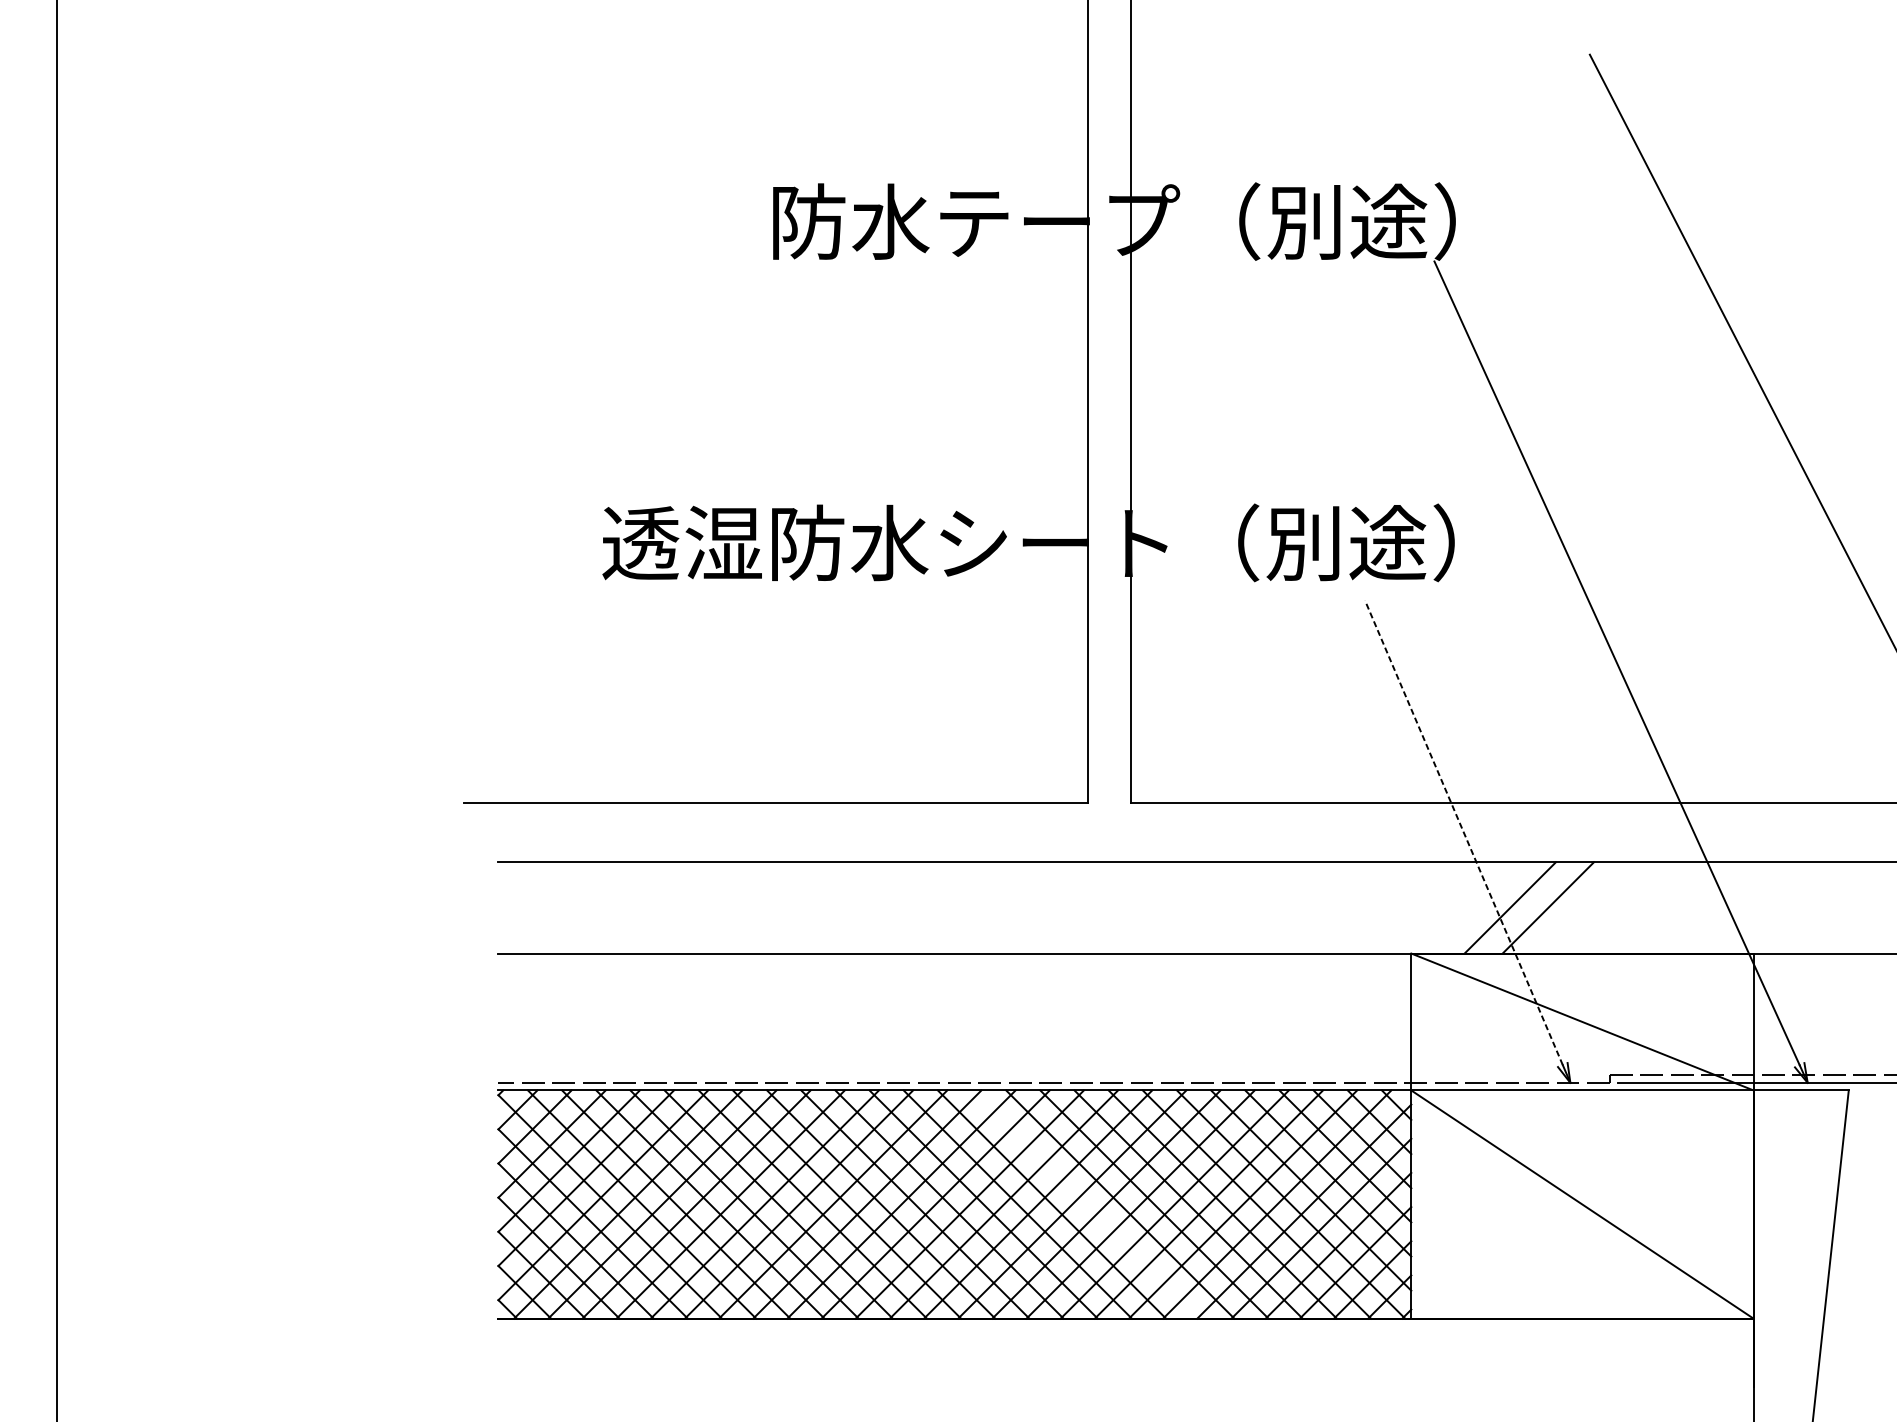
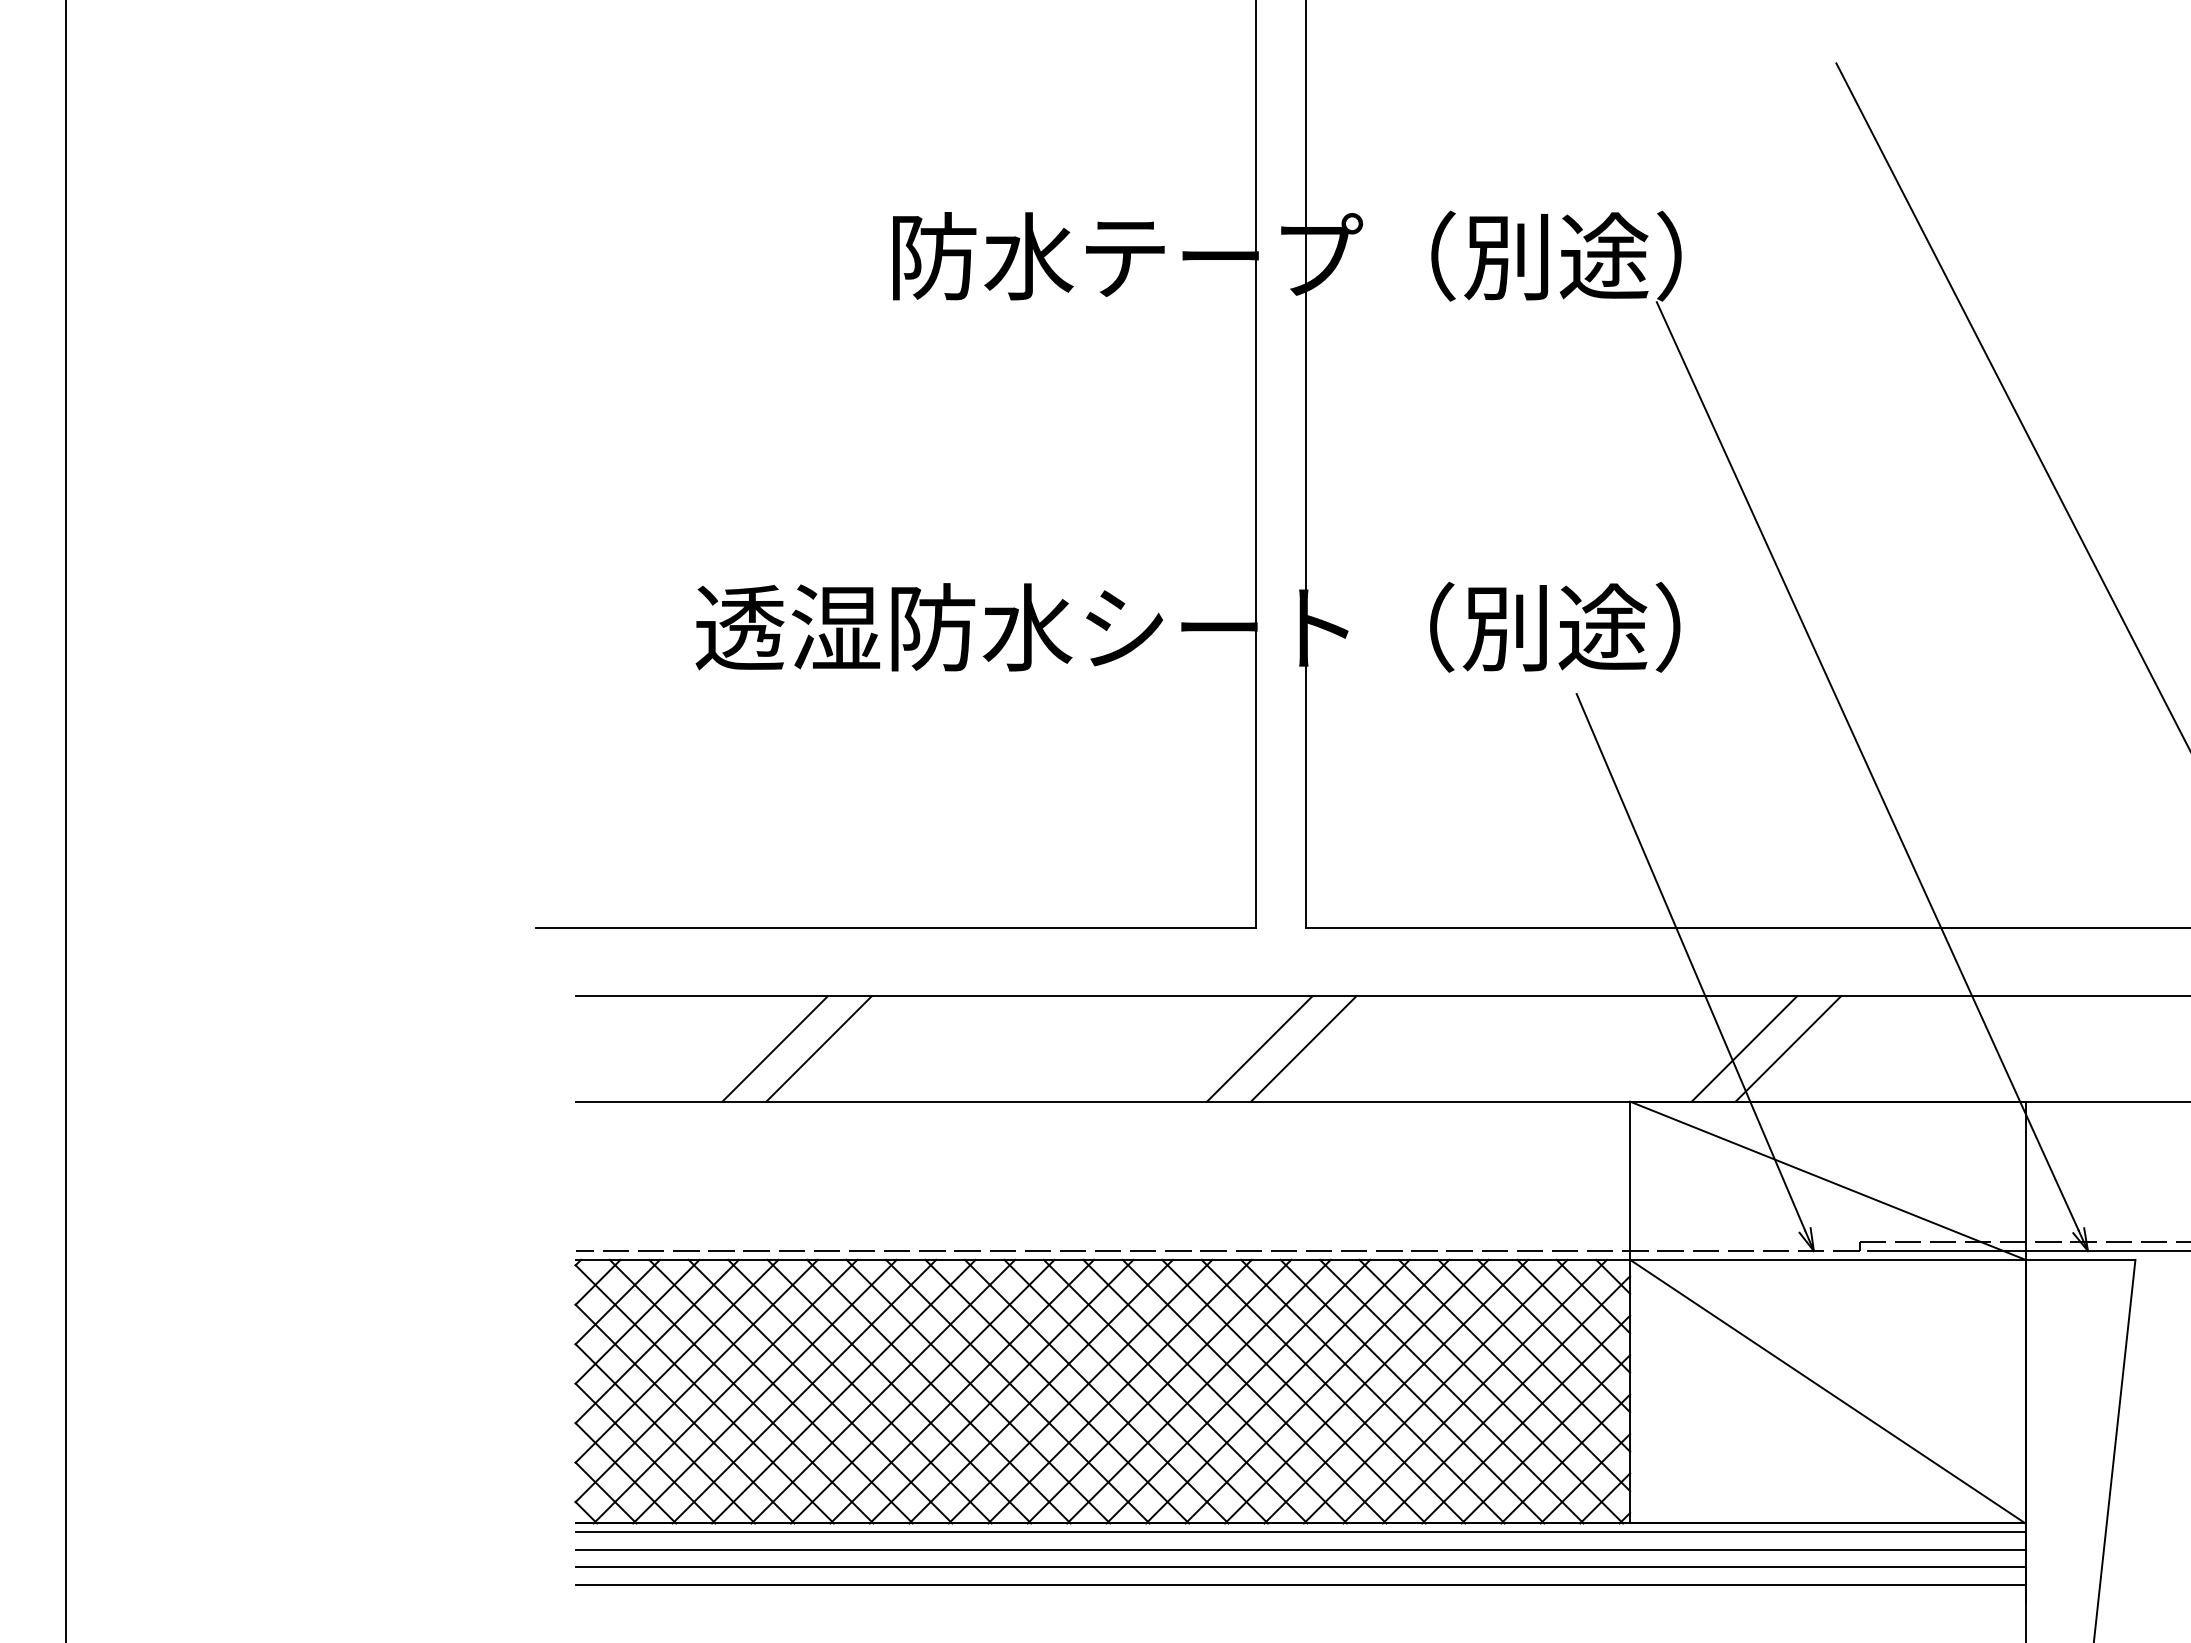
line: (1463, 833) -> (1690, 962), dashed -> solid
line: (670, 907) -> (774, 1048), added
line: (708, 907) -> (818, 1048), added
line: (1090, 907) -> (1259, 1048), added
line: (1128, 907) -> (1303, 1048), added
line: (1086, 1204) -> (1254, 1391), added
line: (1125, 1326) -> (1300, 1532), added
line: (1125, 1341) -> (1300, 1549), added
line: (1125, 1356) -> (1300, 1567), added
line: (1125, 1372) -> (1300, 1585), added

